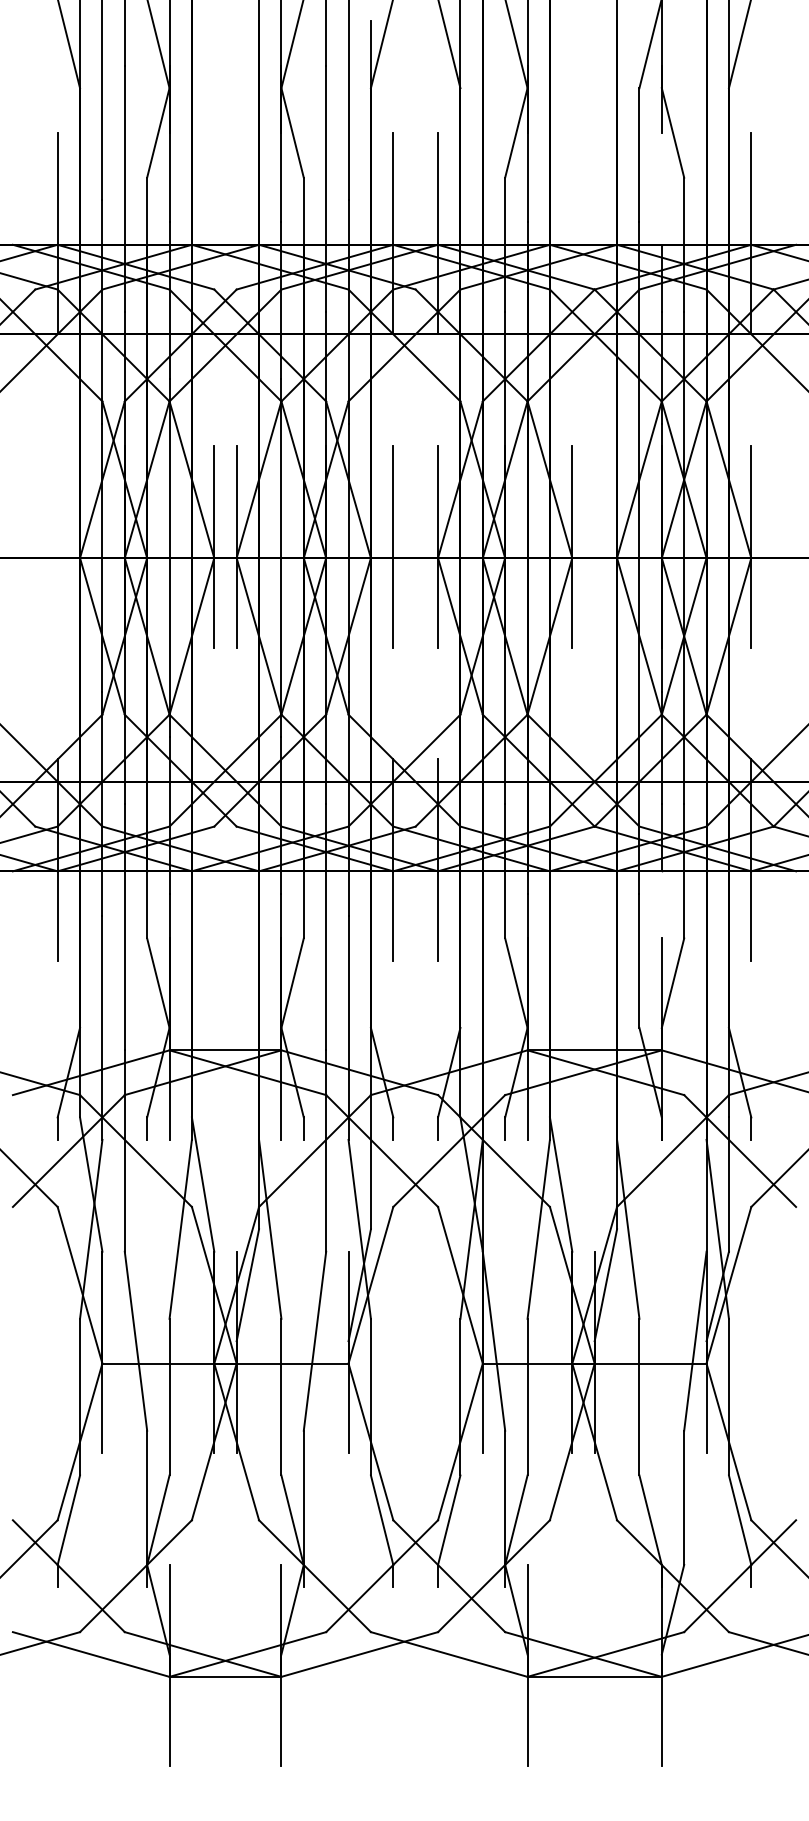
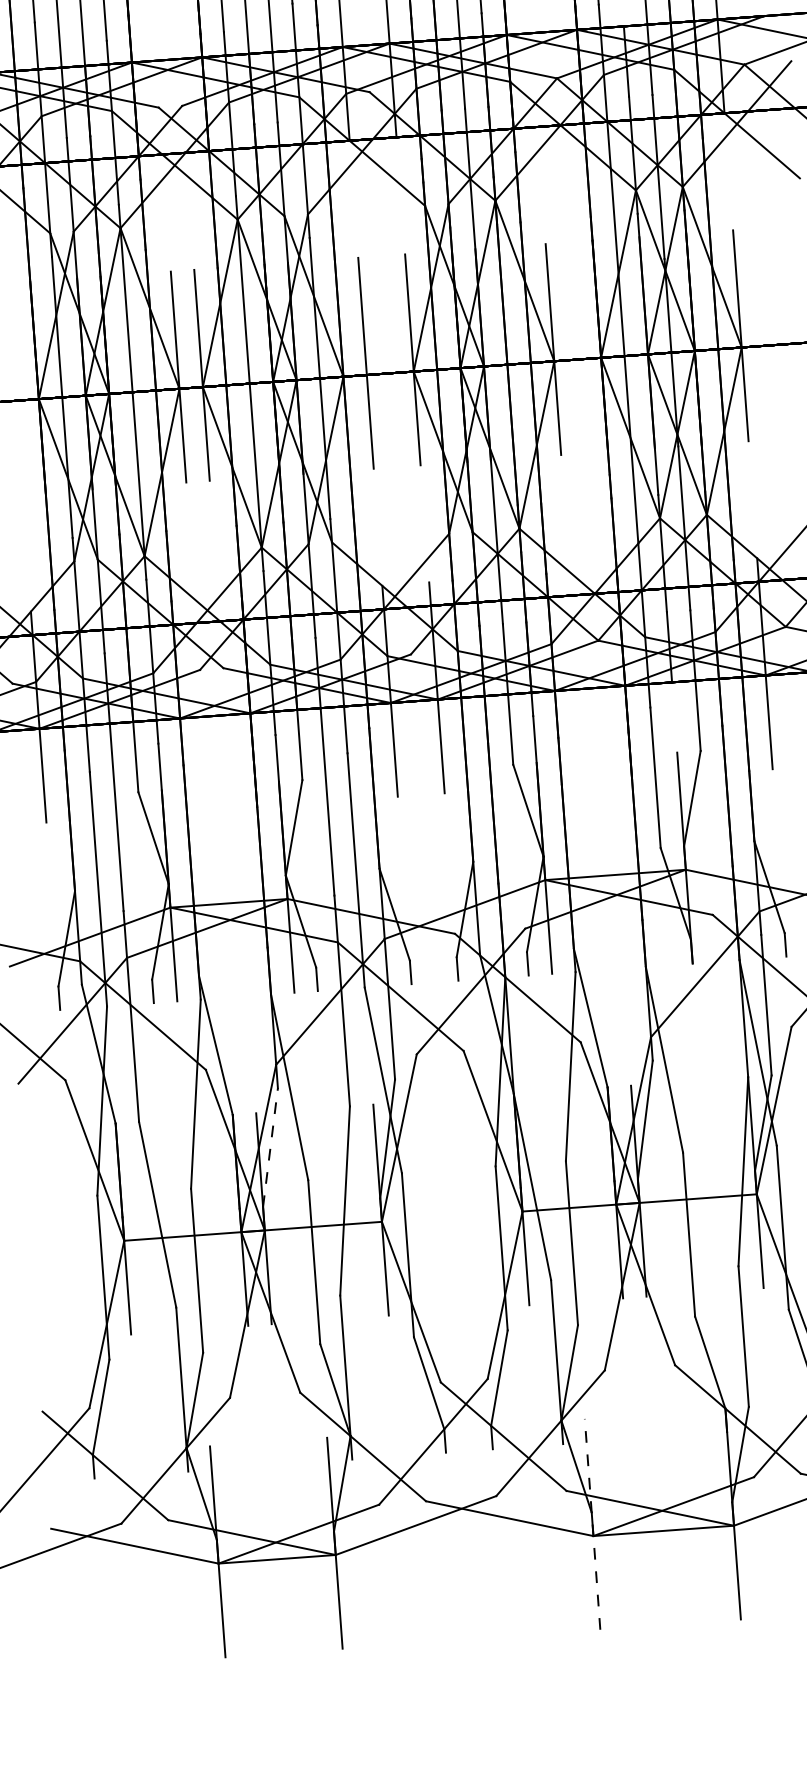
line: (247, 1284) -> (270, 1146), solid -> dashed
line: (527, 1665) -> (592, 1524), solid -> dashed

